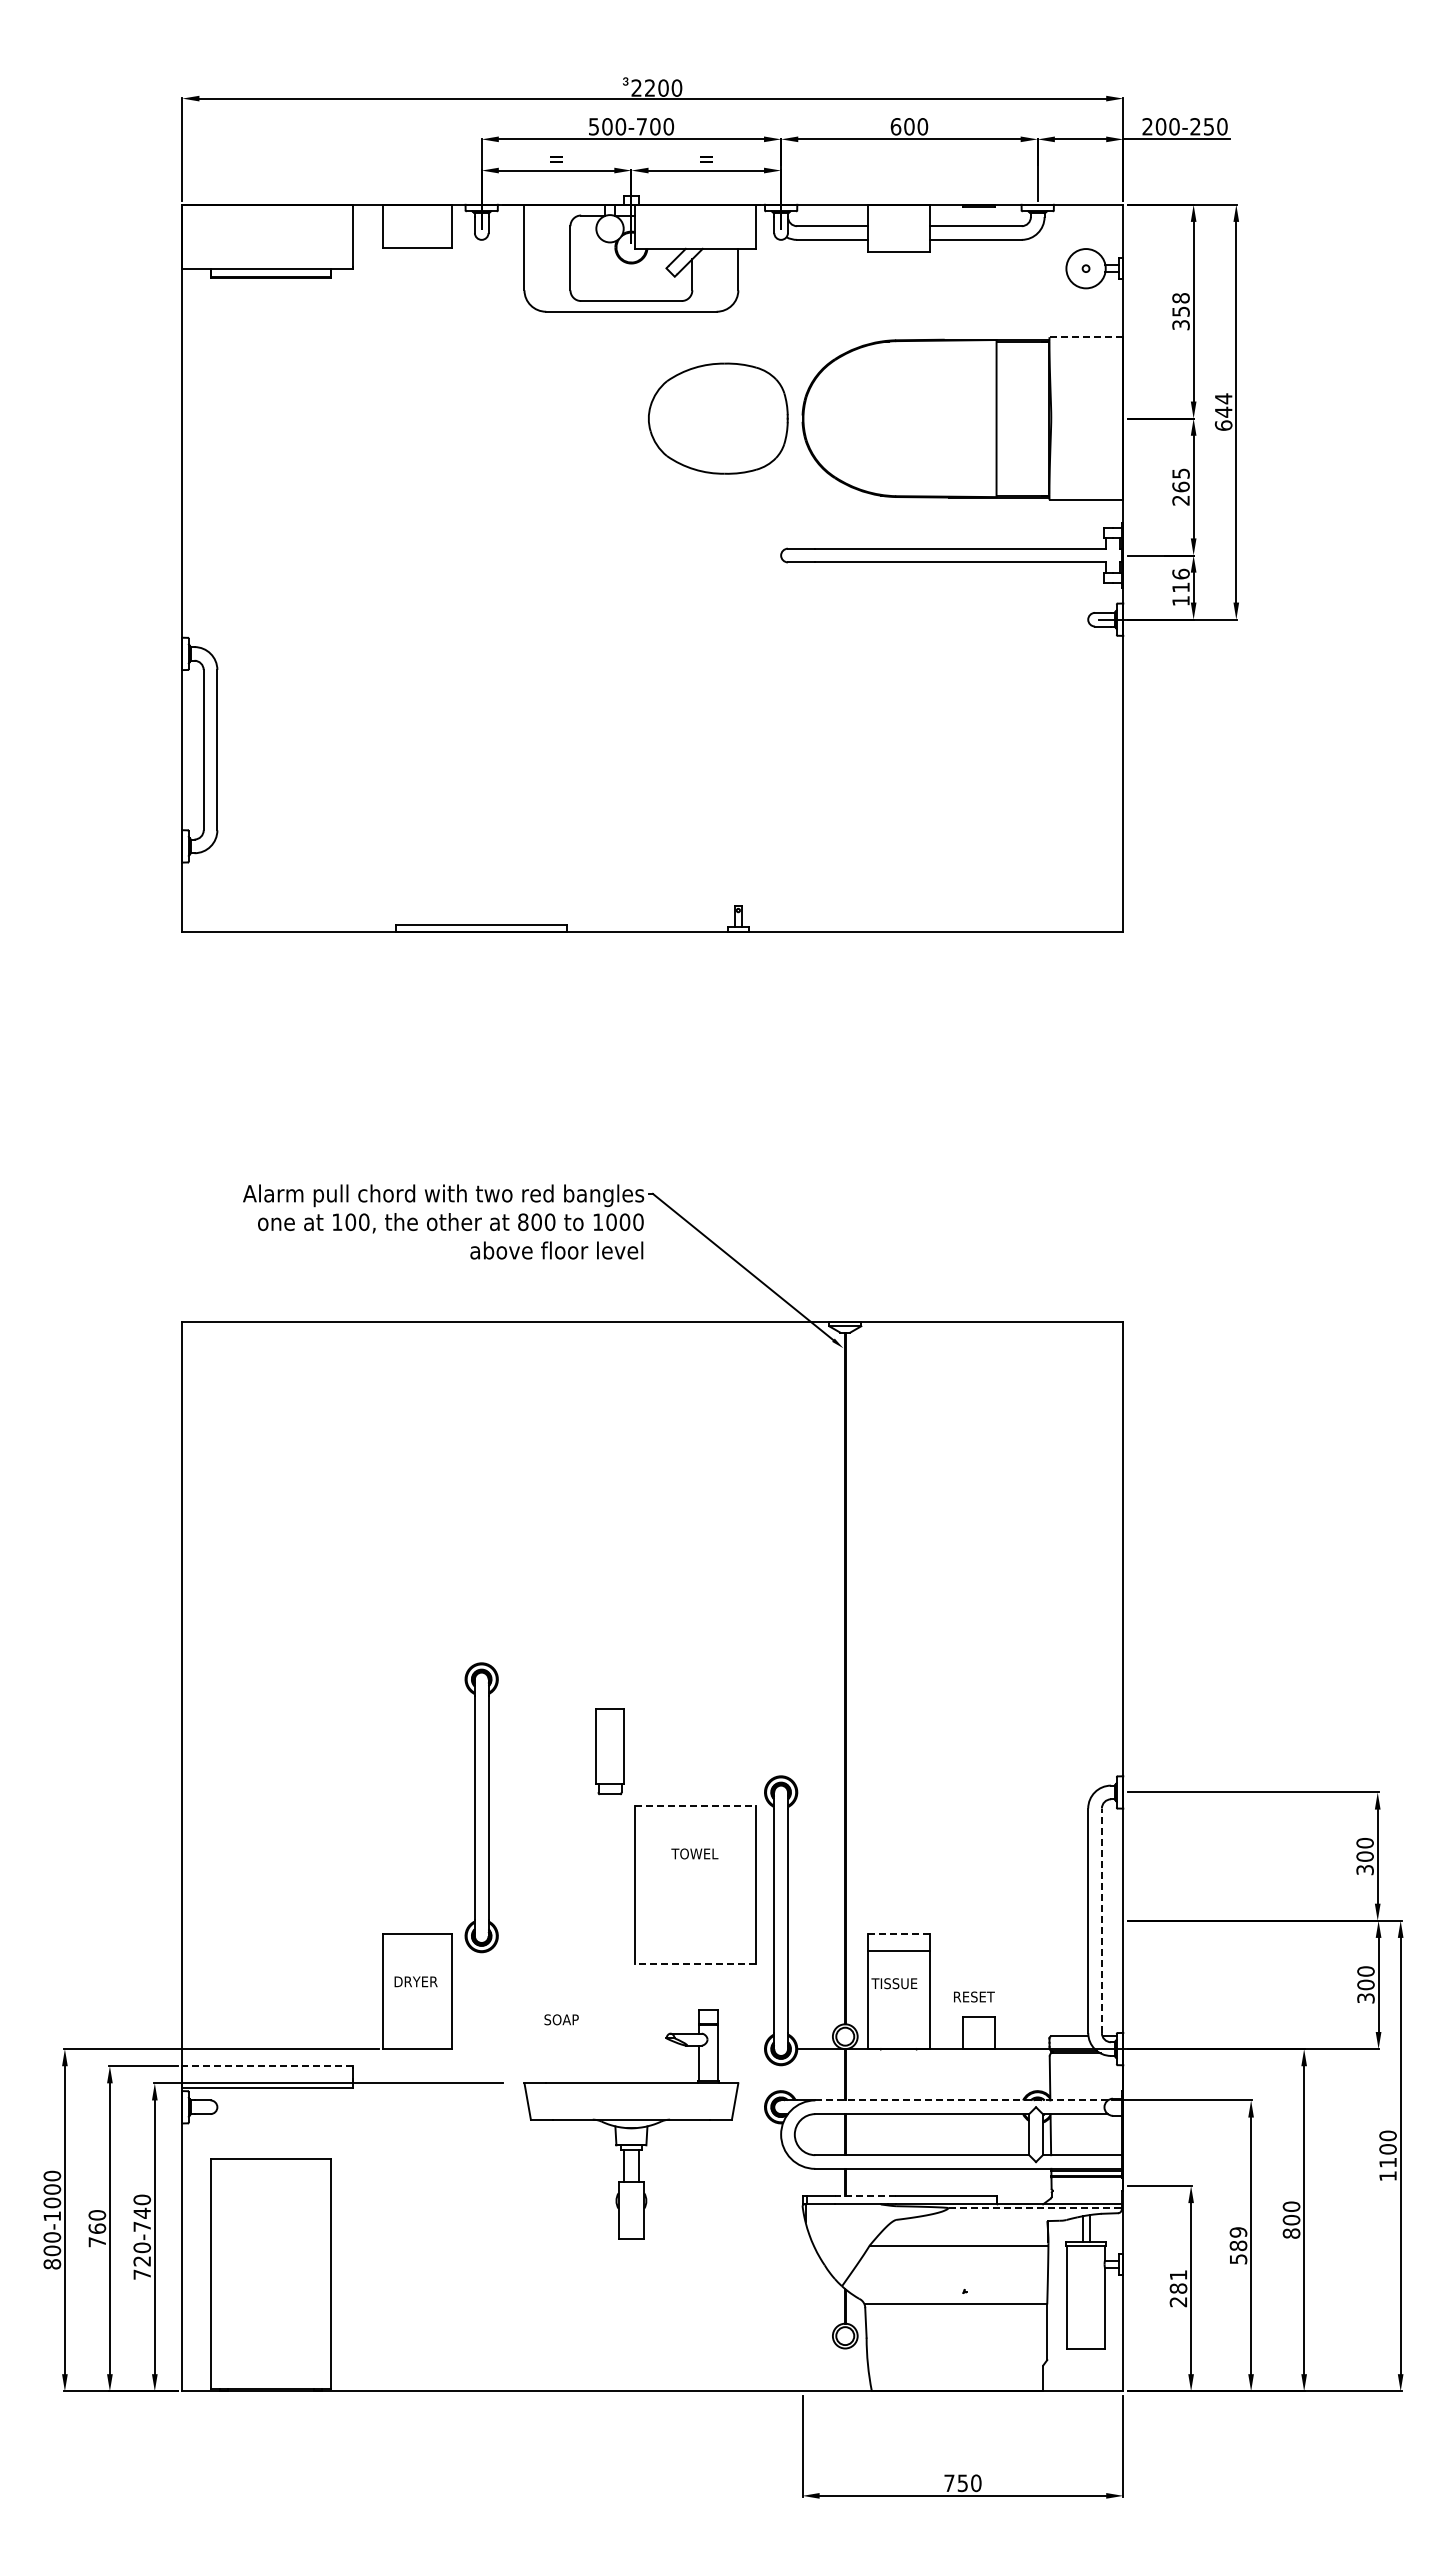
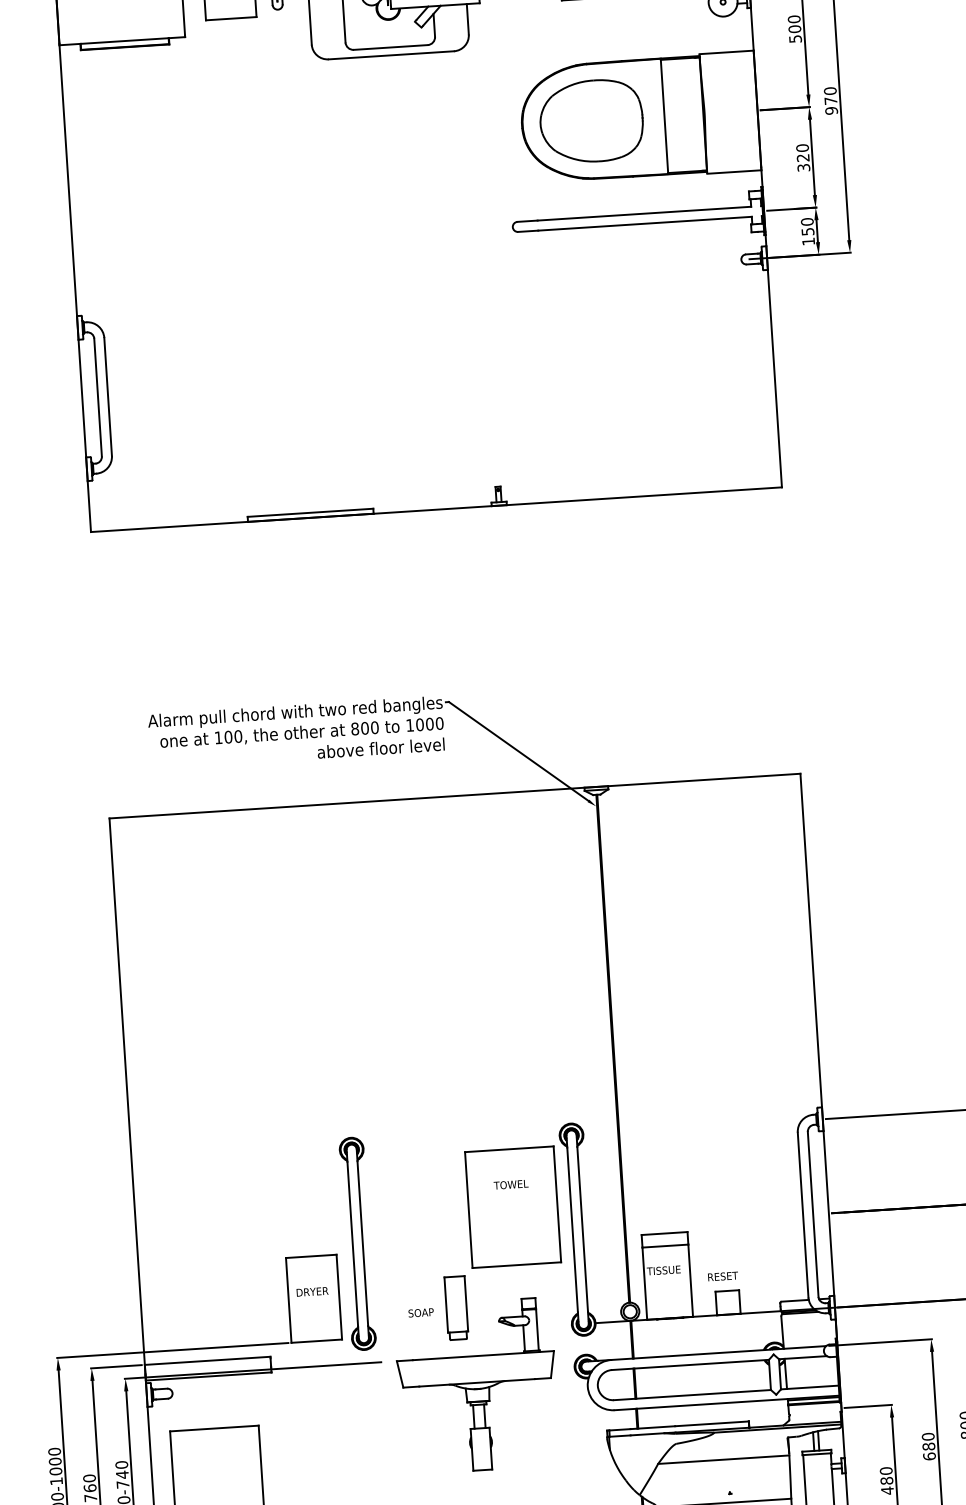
text: (1180, 311) -> (794, 29), 358 -> 500
line: (1086, 337) -> (726, 52), dashed -> solid
text: (1223, 411) -> (830, 100), 644 -> 970
part: (718, 418) -> (591, 121), moved
text: (1180, 486) -> (802, 157), 265 -> 320
text: (1180, 580) -> (807, 226), 116 -> 150
part: (609, 1751) -> (456, 1308), moved
line: (696, 1805) -> (510, 1149), dashed -> solid
part: (481, 1807) -> (357, 1243), moved
line: (1101, 1920) -> (812, 1214), dashed -> solid
line: (898, 1933) -> (664, 1233), dashed -> solid
line: (695, 1963) -> (516, 1265), dashed -> solid
line: (267, 2066) -> (207, 1361), dashed -> solid
line: (961, 2100) -> (718, 1353), dashed -> solid
line: (865, 2195) -> (652, 1427), dashed -> solid
line: (1035, 2208) -> (778, 1428), dashed -> solid
text: (1238, 2245) -> (928, 1446), 589 -> 680
text: (1178, 2288) -> (886, 1480), 281 -> 480

